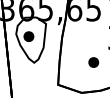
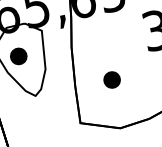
part: (93, 62) -> (111, 80), moved

